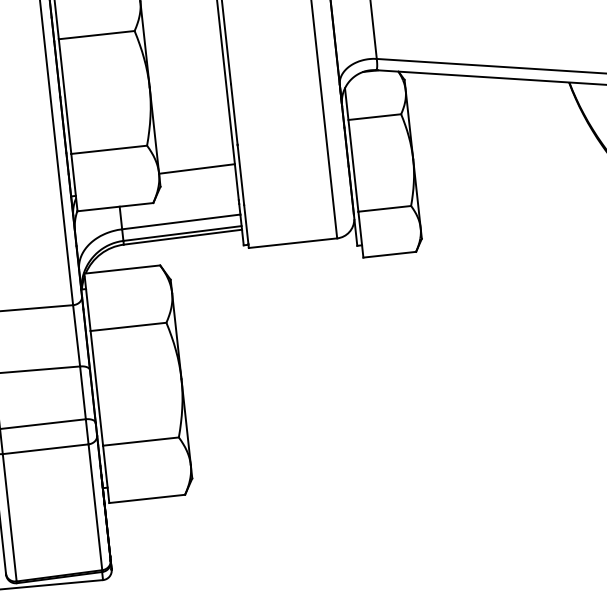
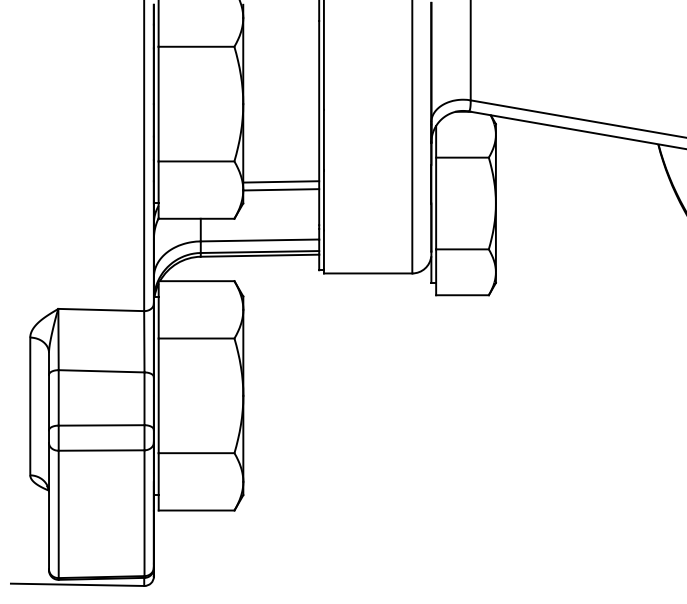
line: (196, 160) -> (281, 181), added

